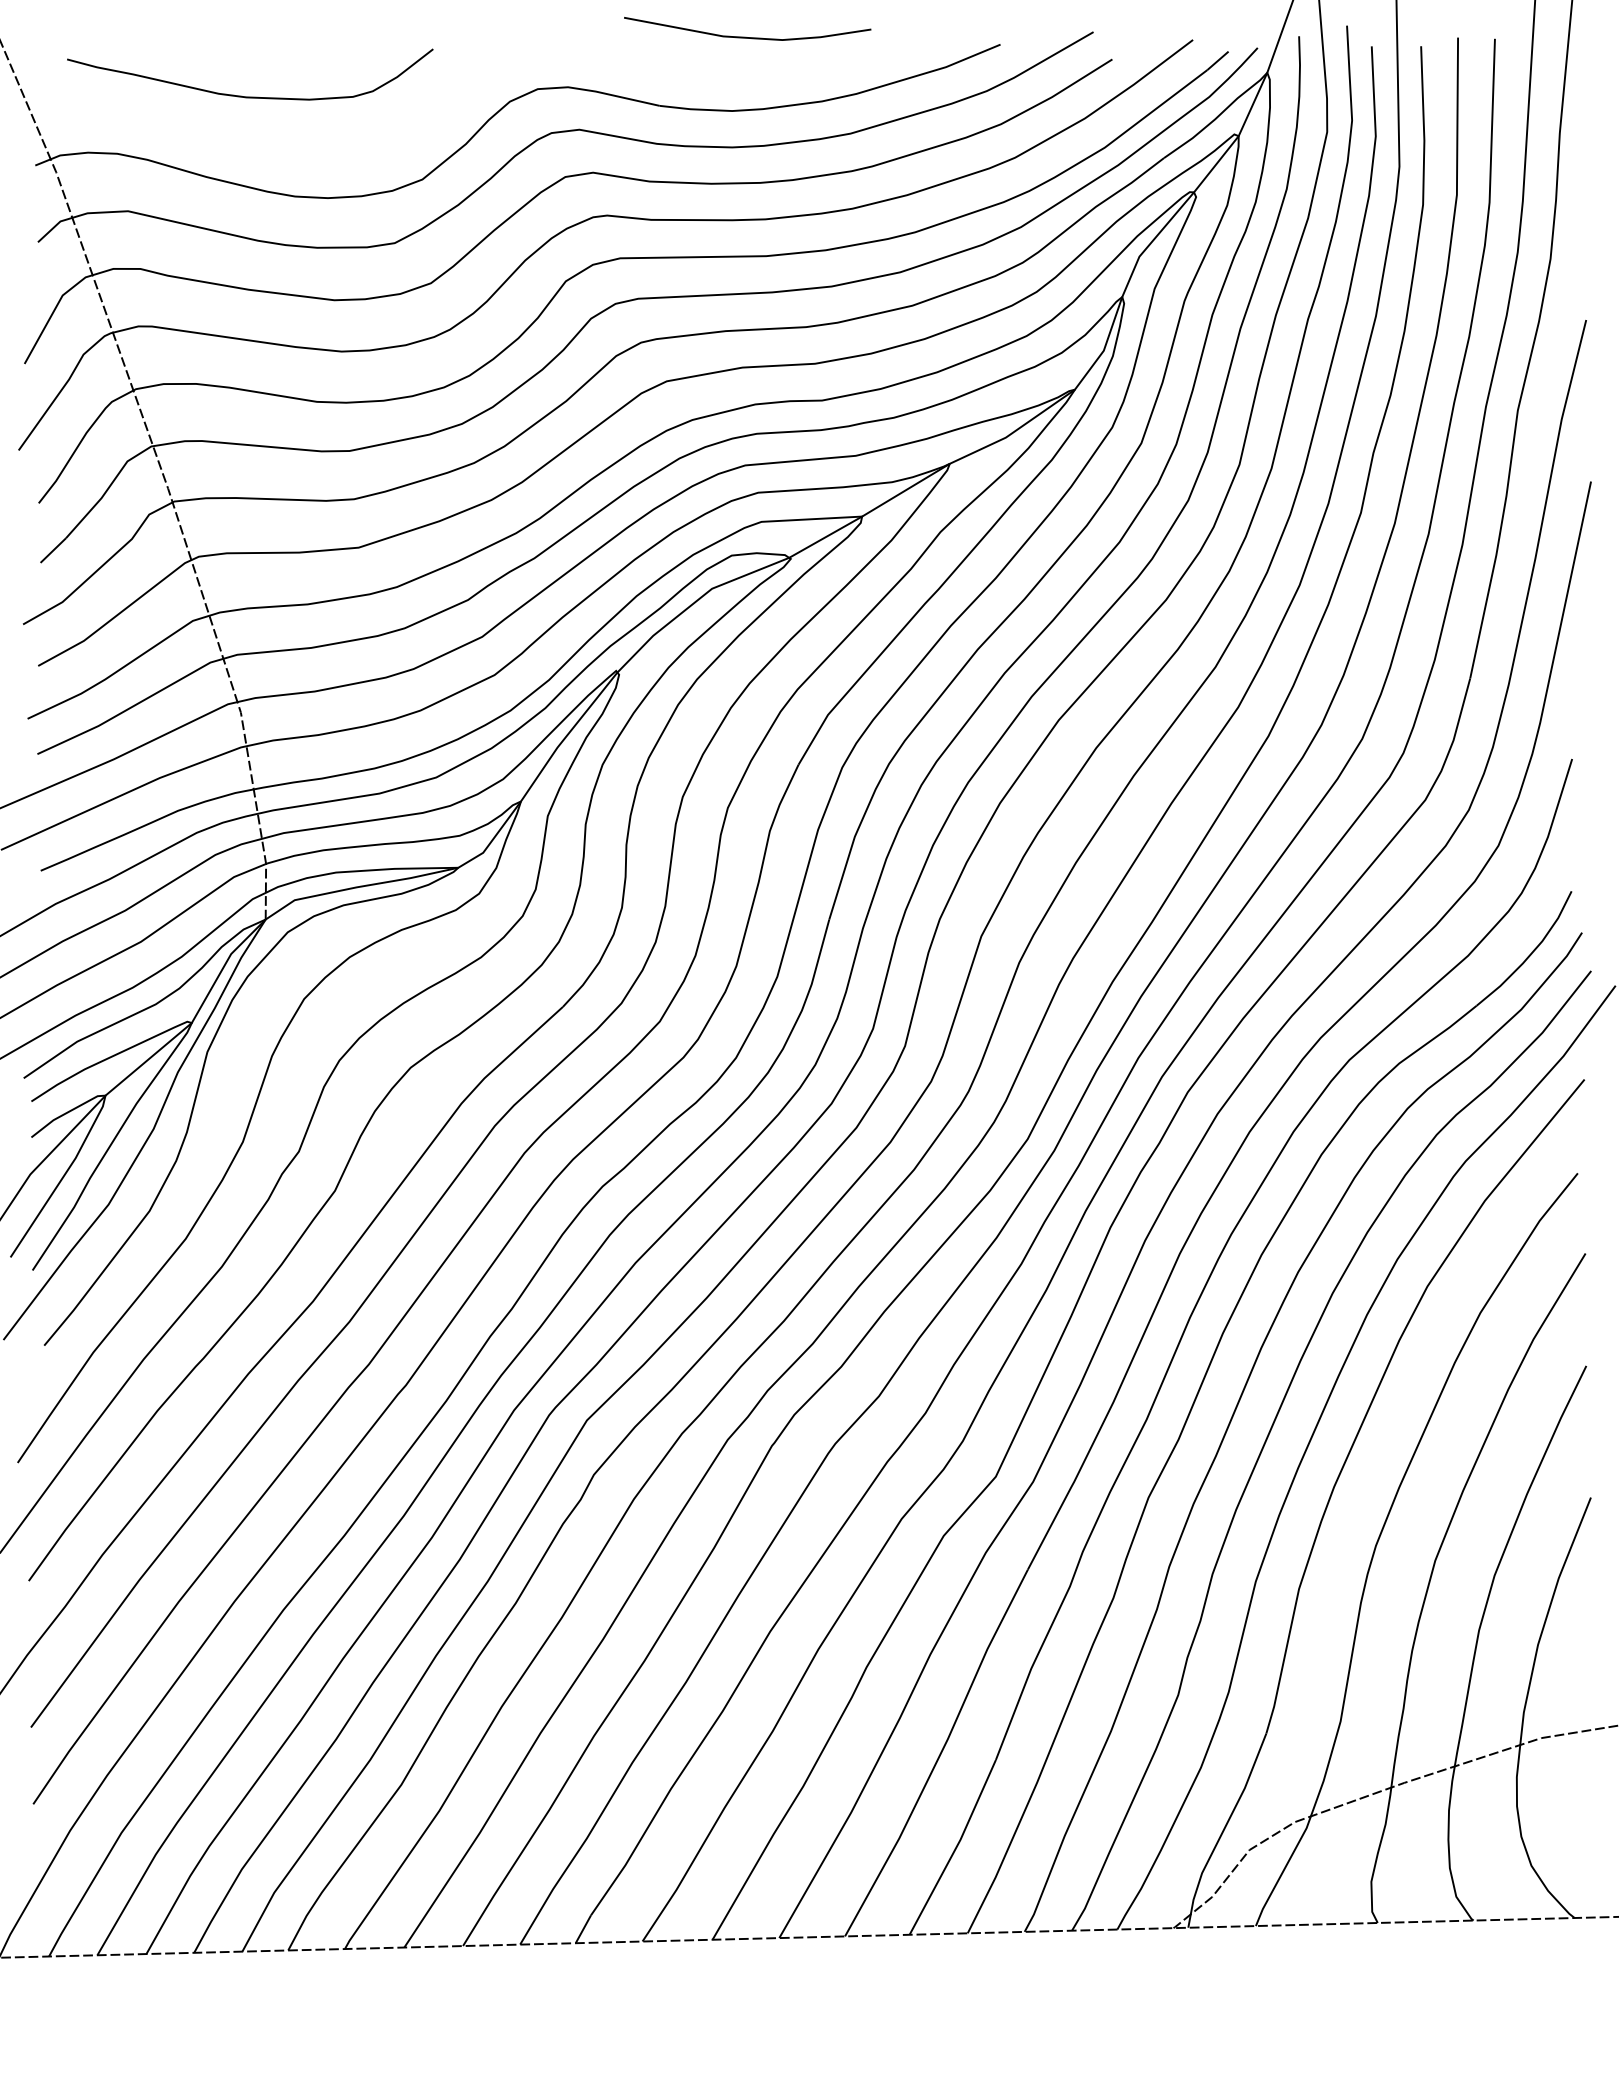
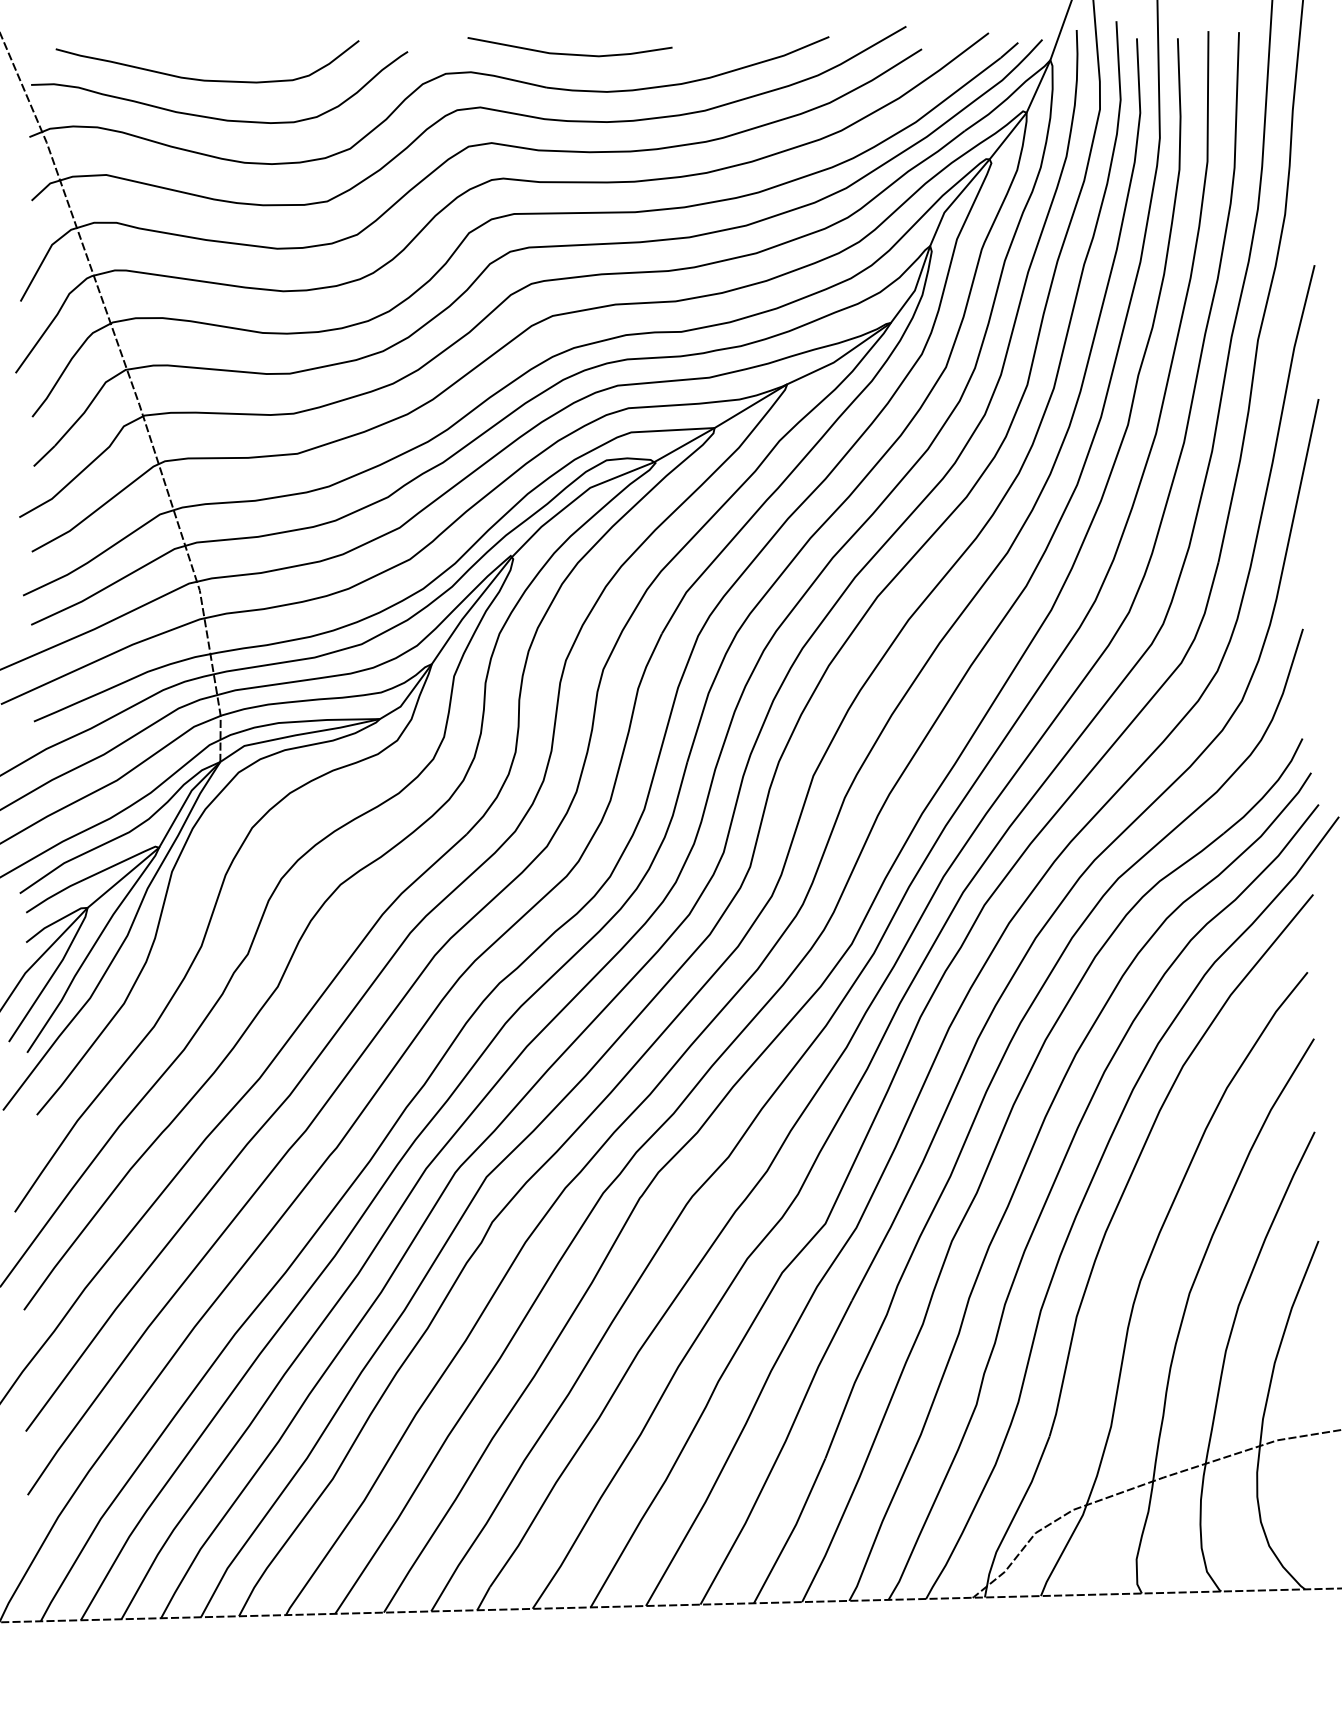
line: (746, 36) -> (569, 53), moved
curve: (256, 141) -> (212, 117), added

